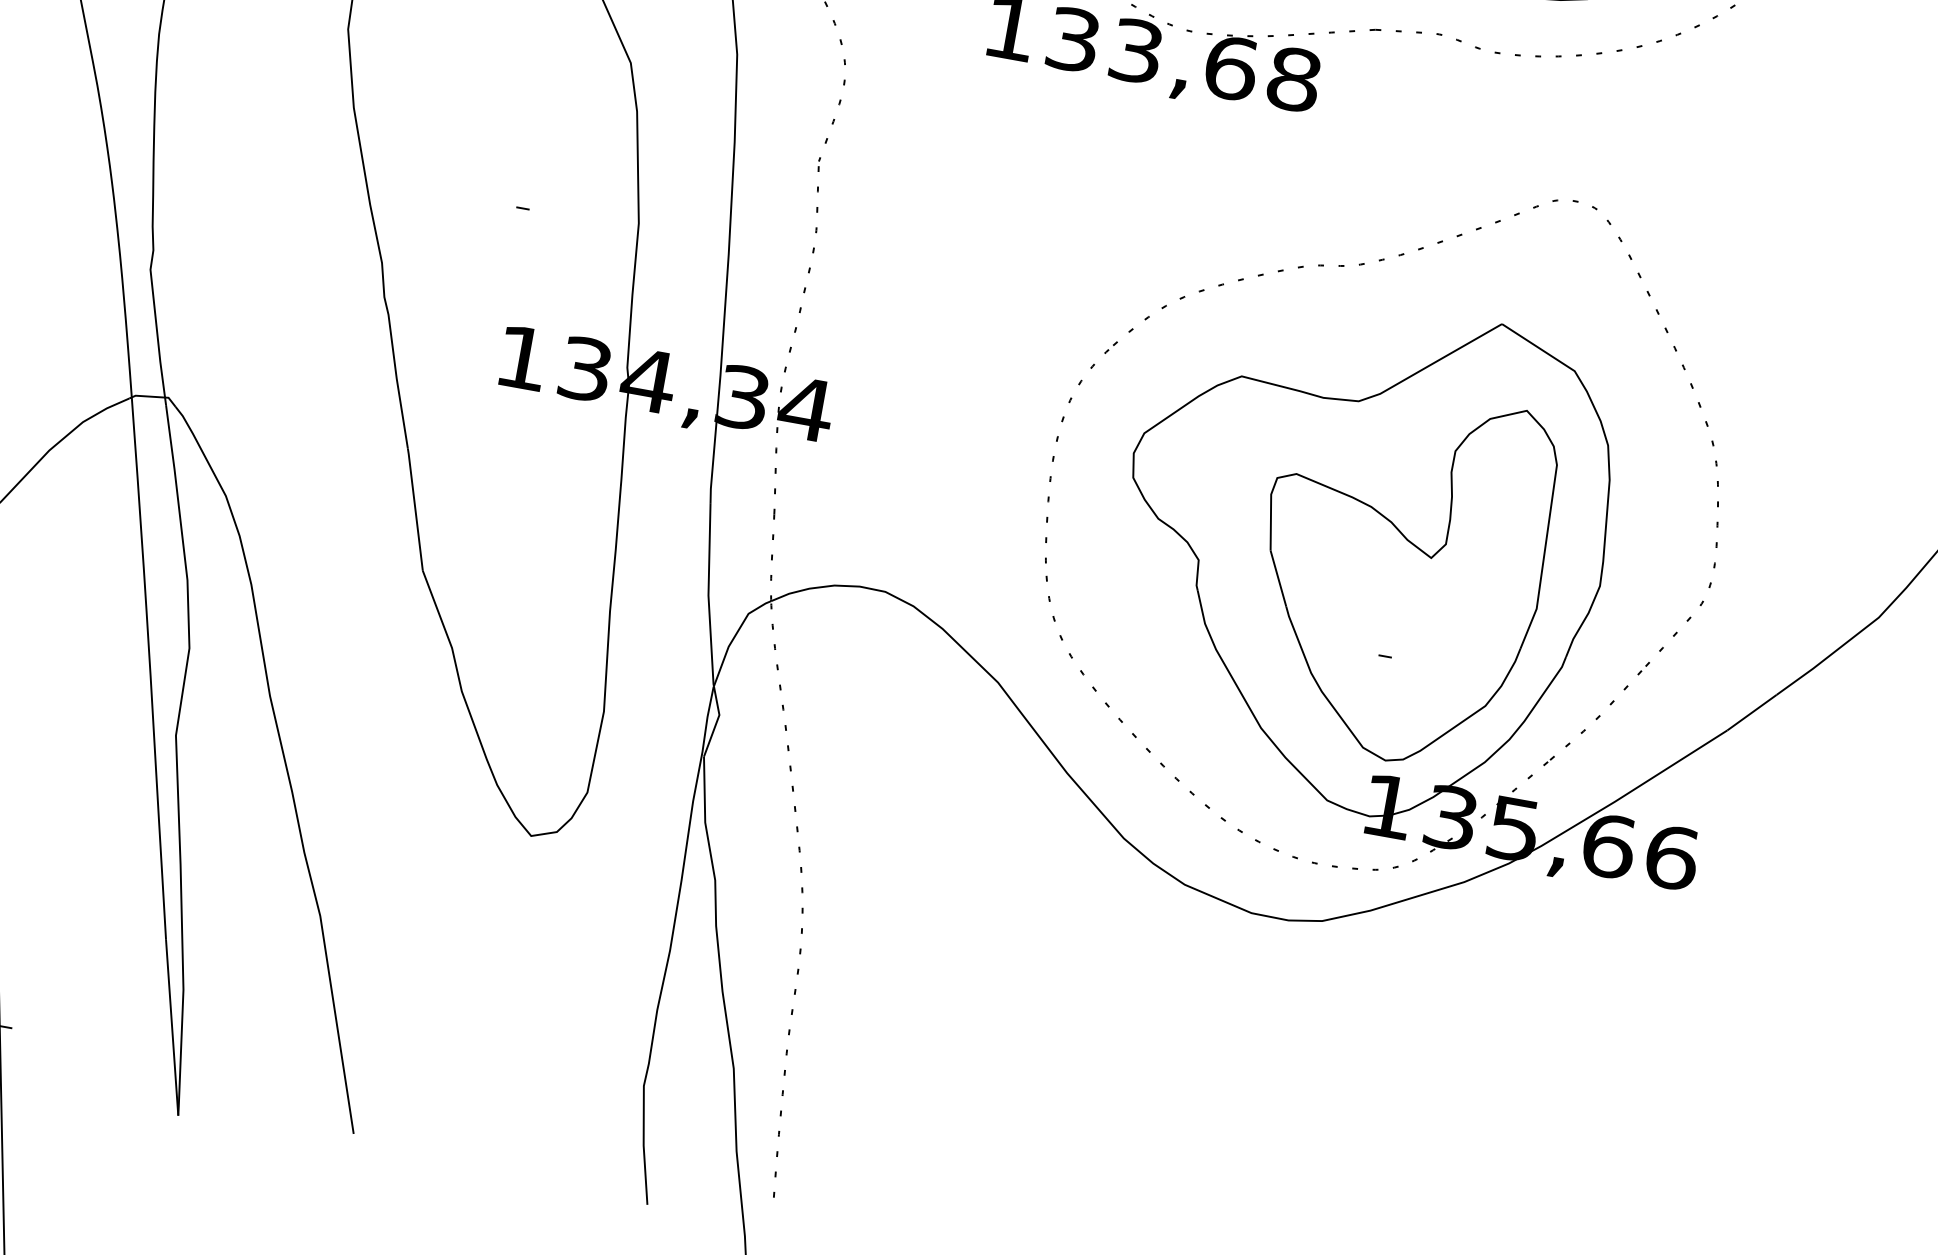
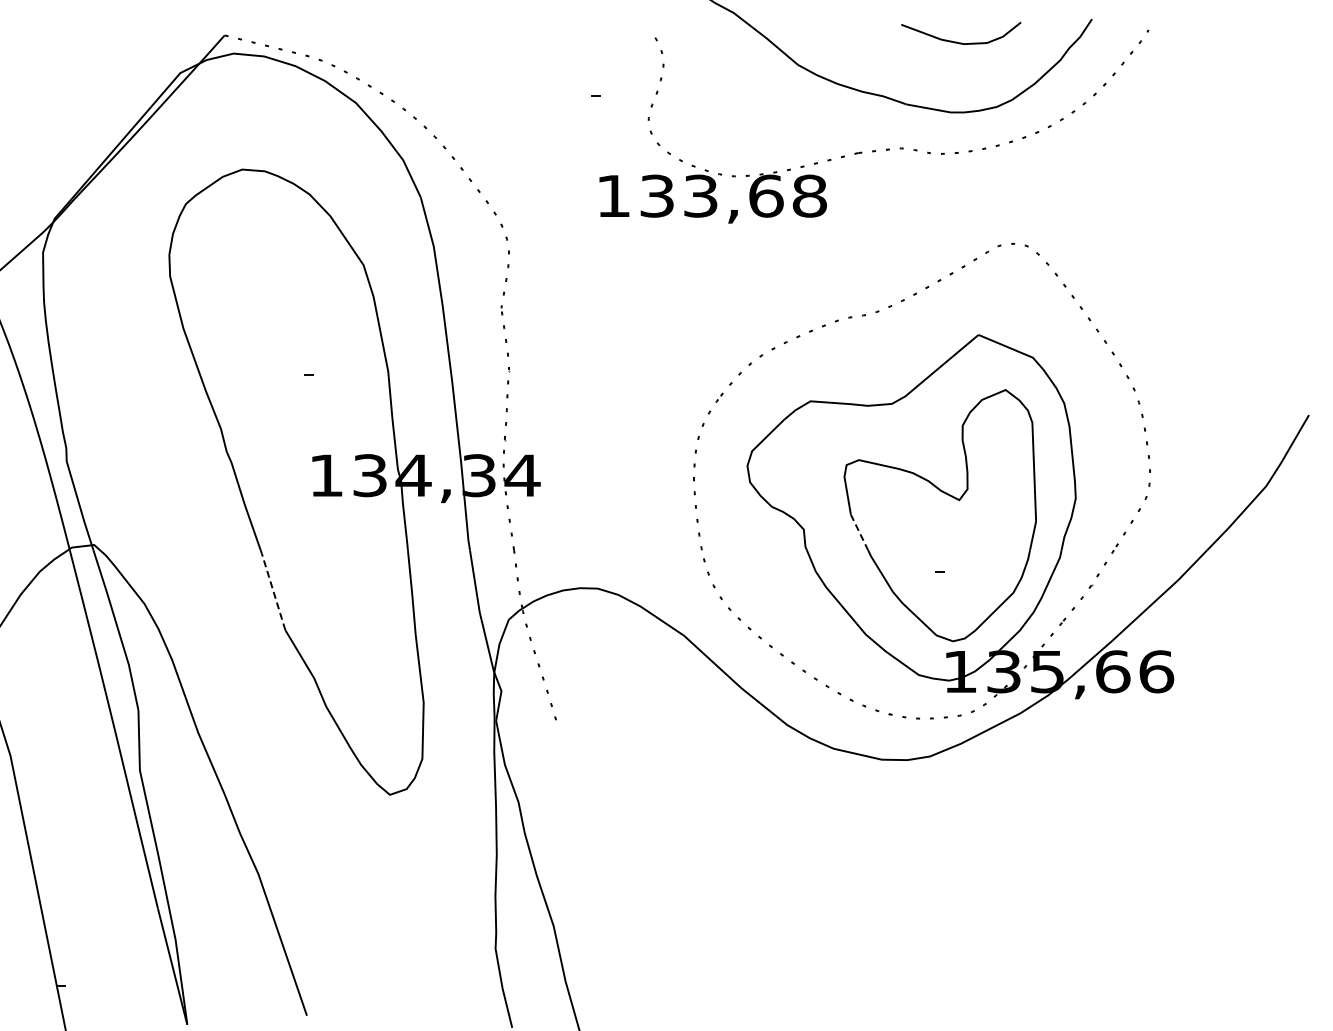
line: (414, 508) -> (272, 589), solid -> dashed
line: (1278, 578) -> (859, 532), solid -> dashed
curve: (793, 993) -> (584, 868), removed

